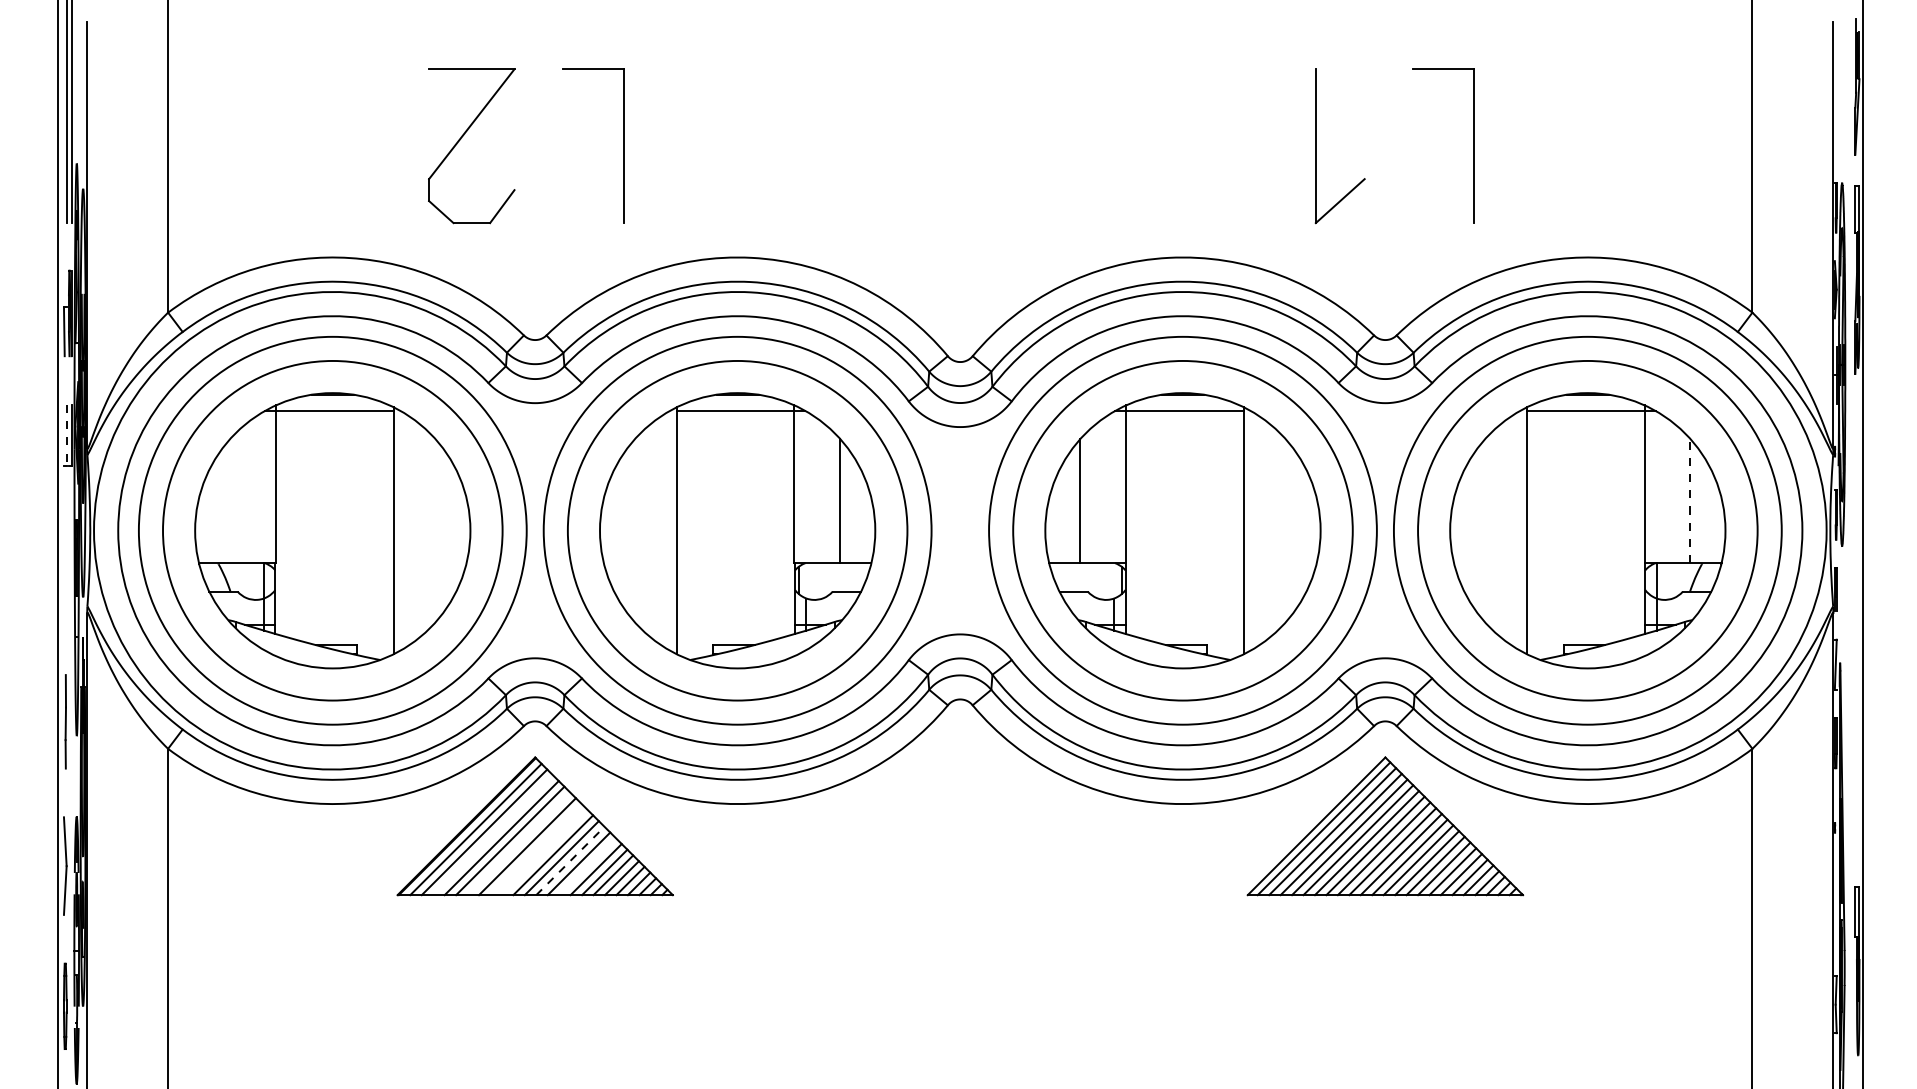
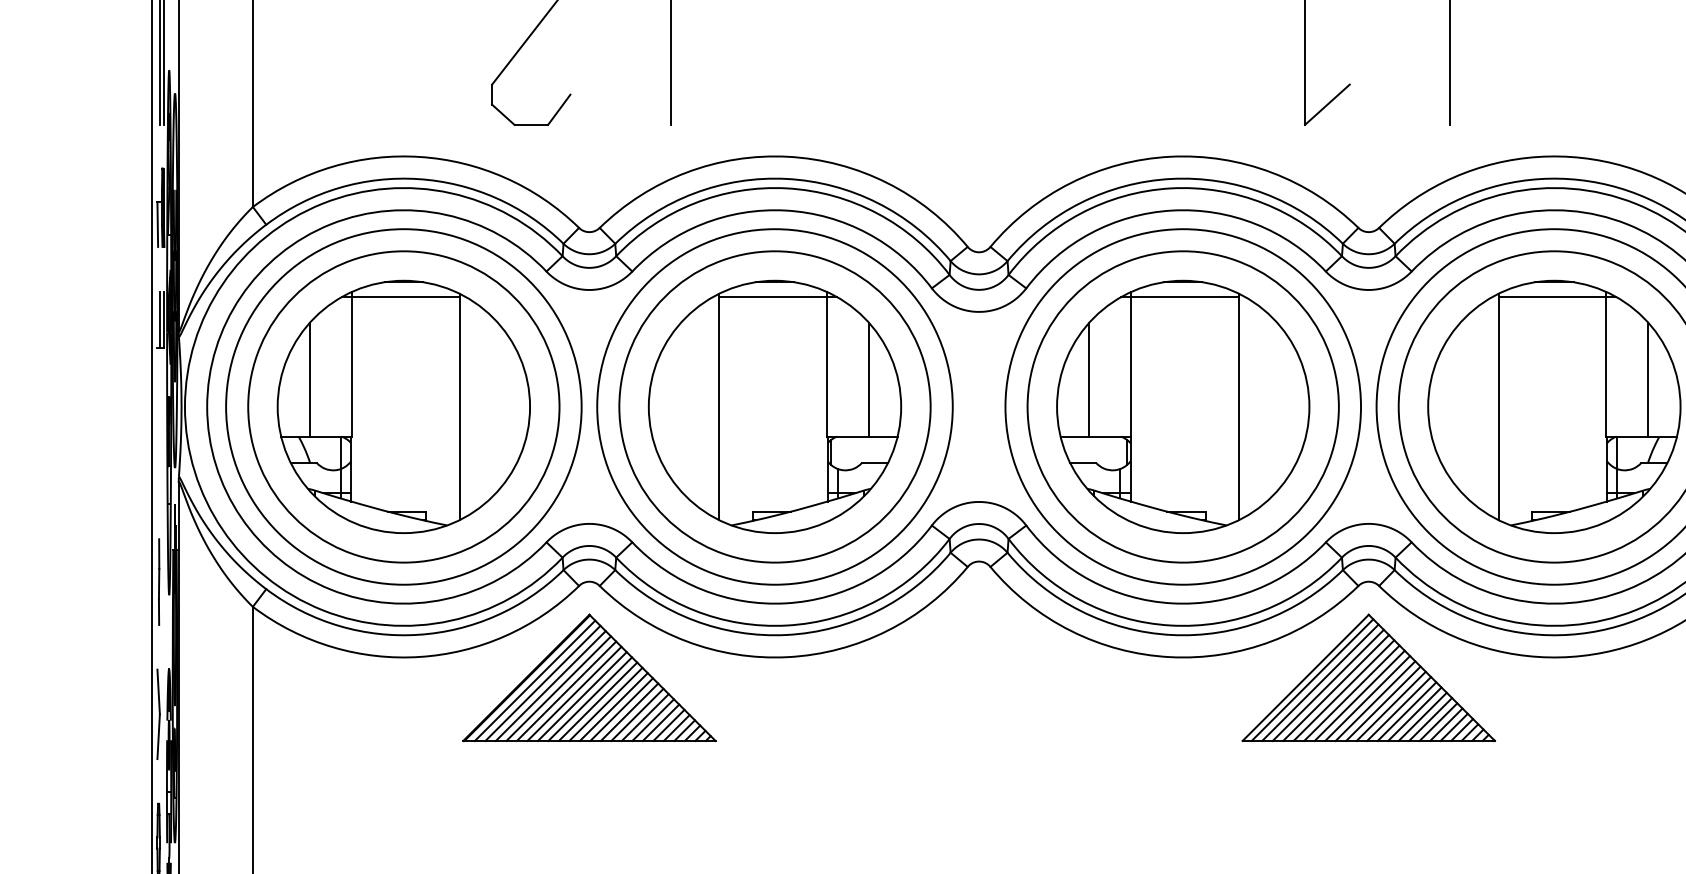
line: (66, 435) -> (159, 319), dashed -> solid
line: (230, 500) -> (310, 379), added
line: (1690, 500) -> (1648, 379), dashed -> solid
line: (493, 835) -> (551, 686), added
line: (518, 843) -> (574, 693), added
line: (535, 849) -> (589, 699), added
line: (544, 852) -> (597, 701), added
line: (570, 860) -> (621, 709), dashed -> solid
line: (587, 866) -> (637, 714), added

